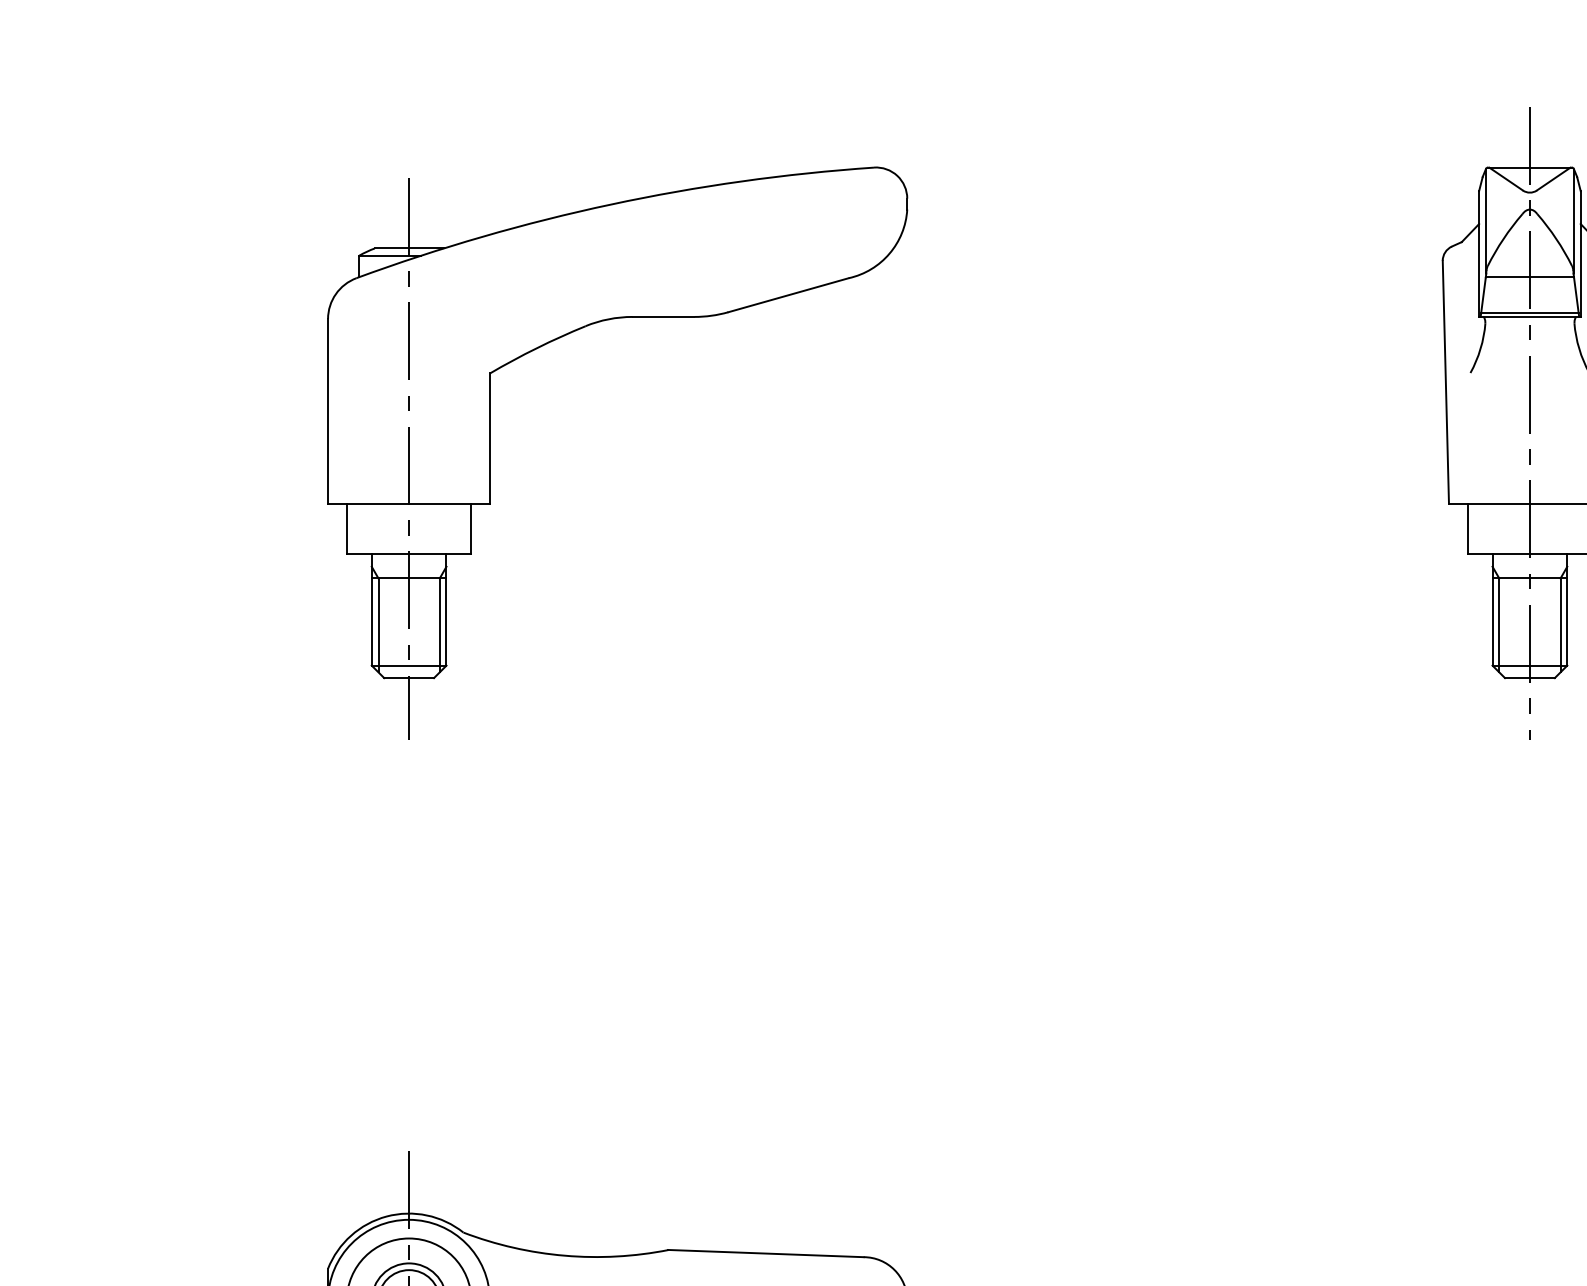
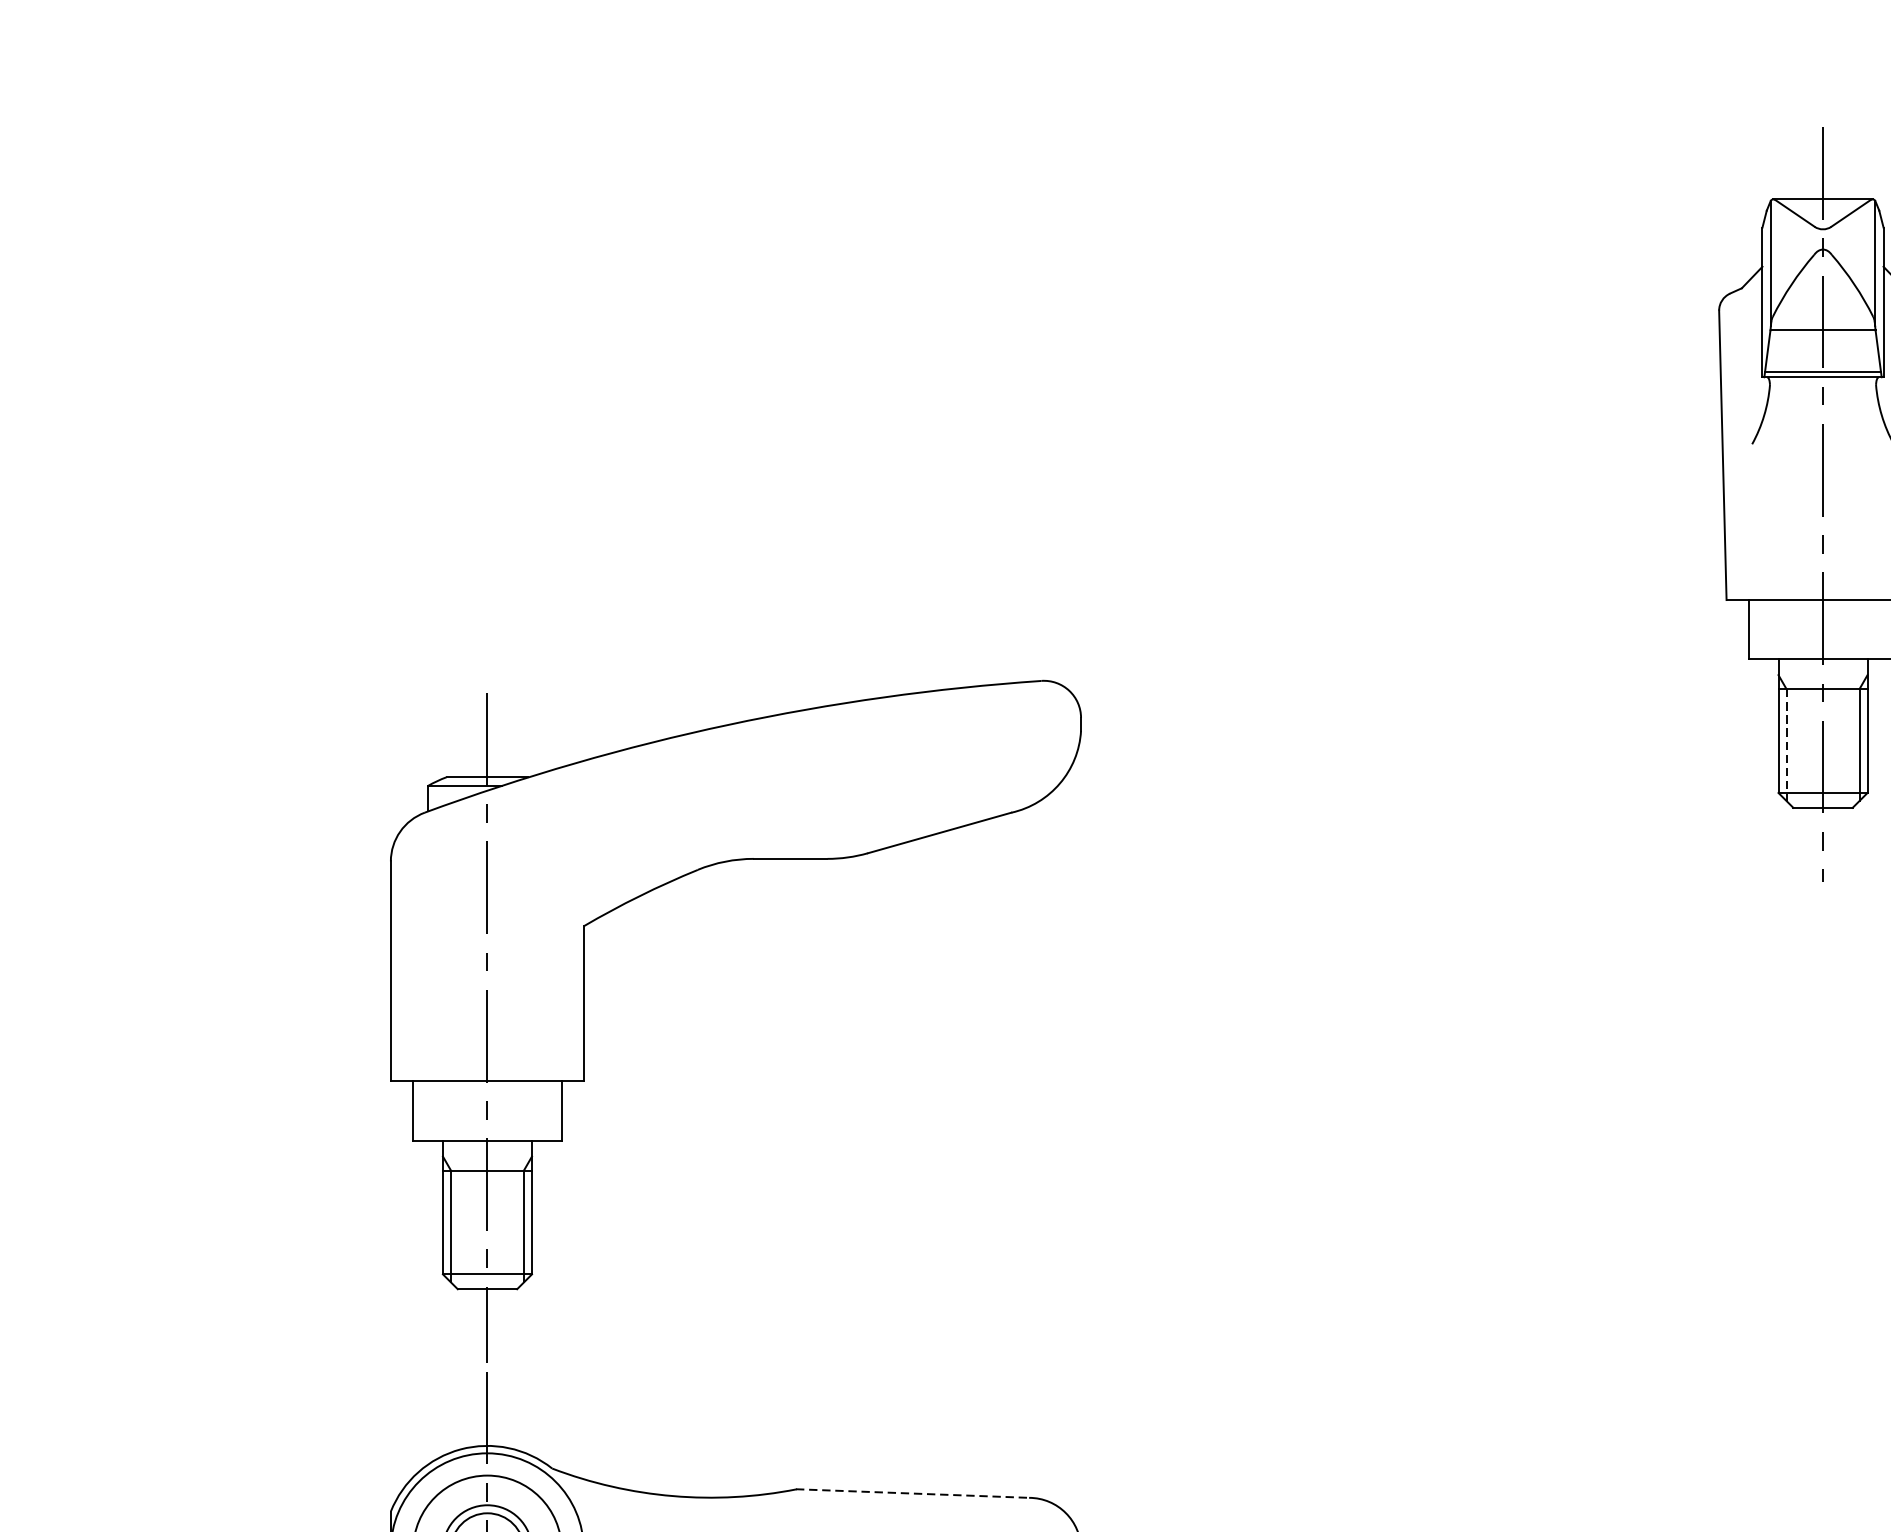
part: (490, 452) -> (584, 1020), moved
line: (1499, 625) -> (1786, 745), solid -> dashed
line: (765, 1253) -> (912, 1493), solid -> dashed

